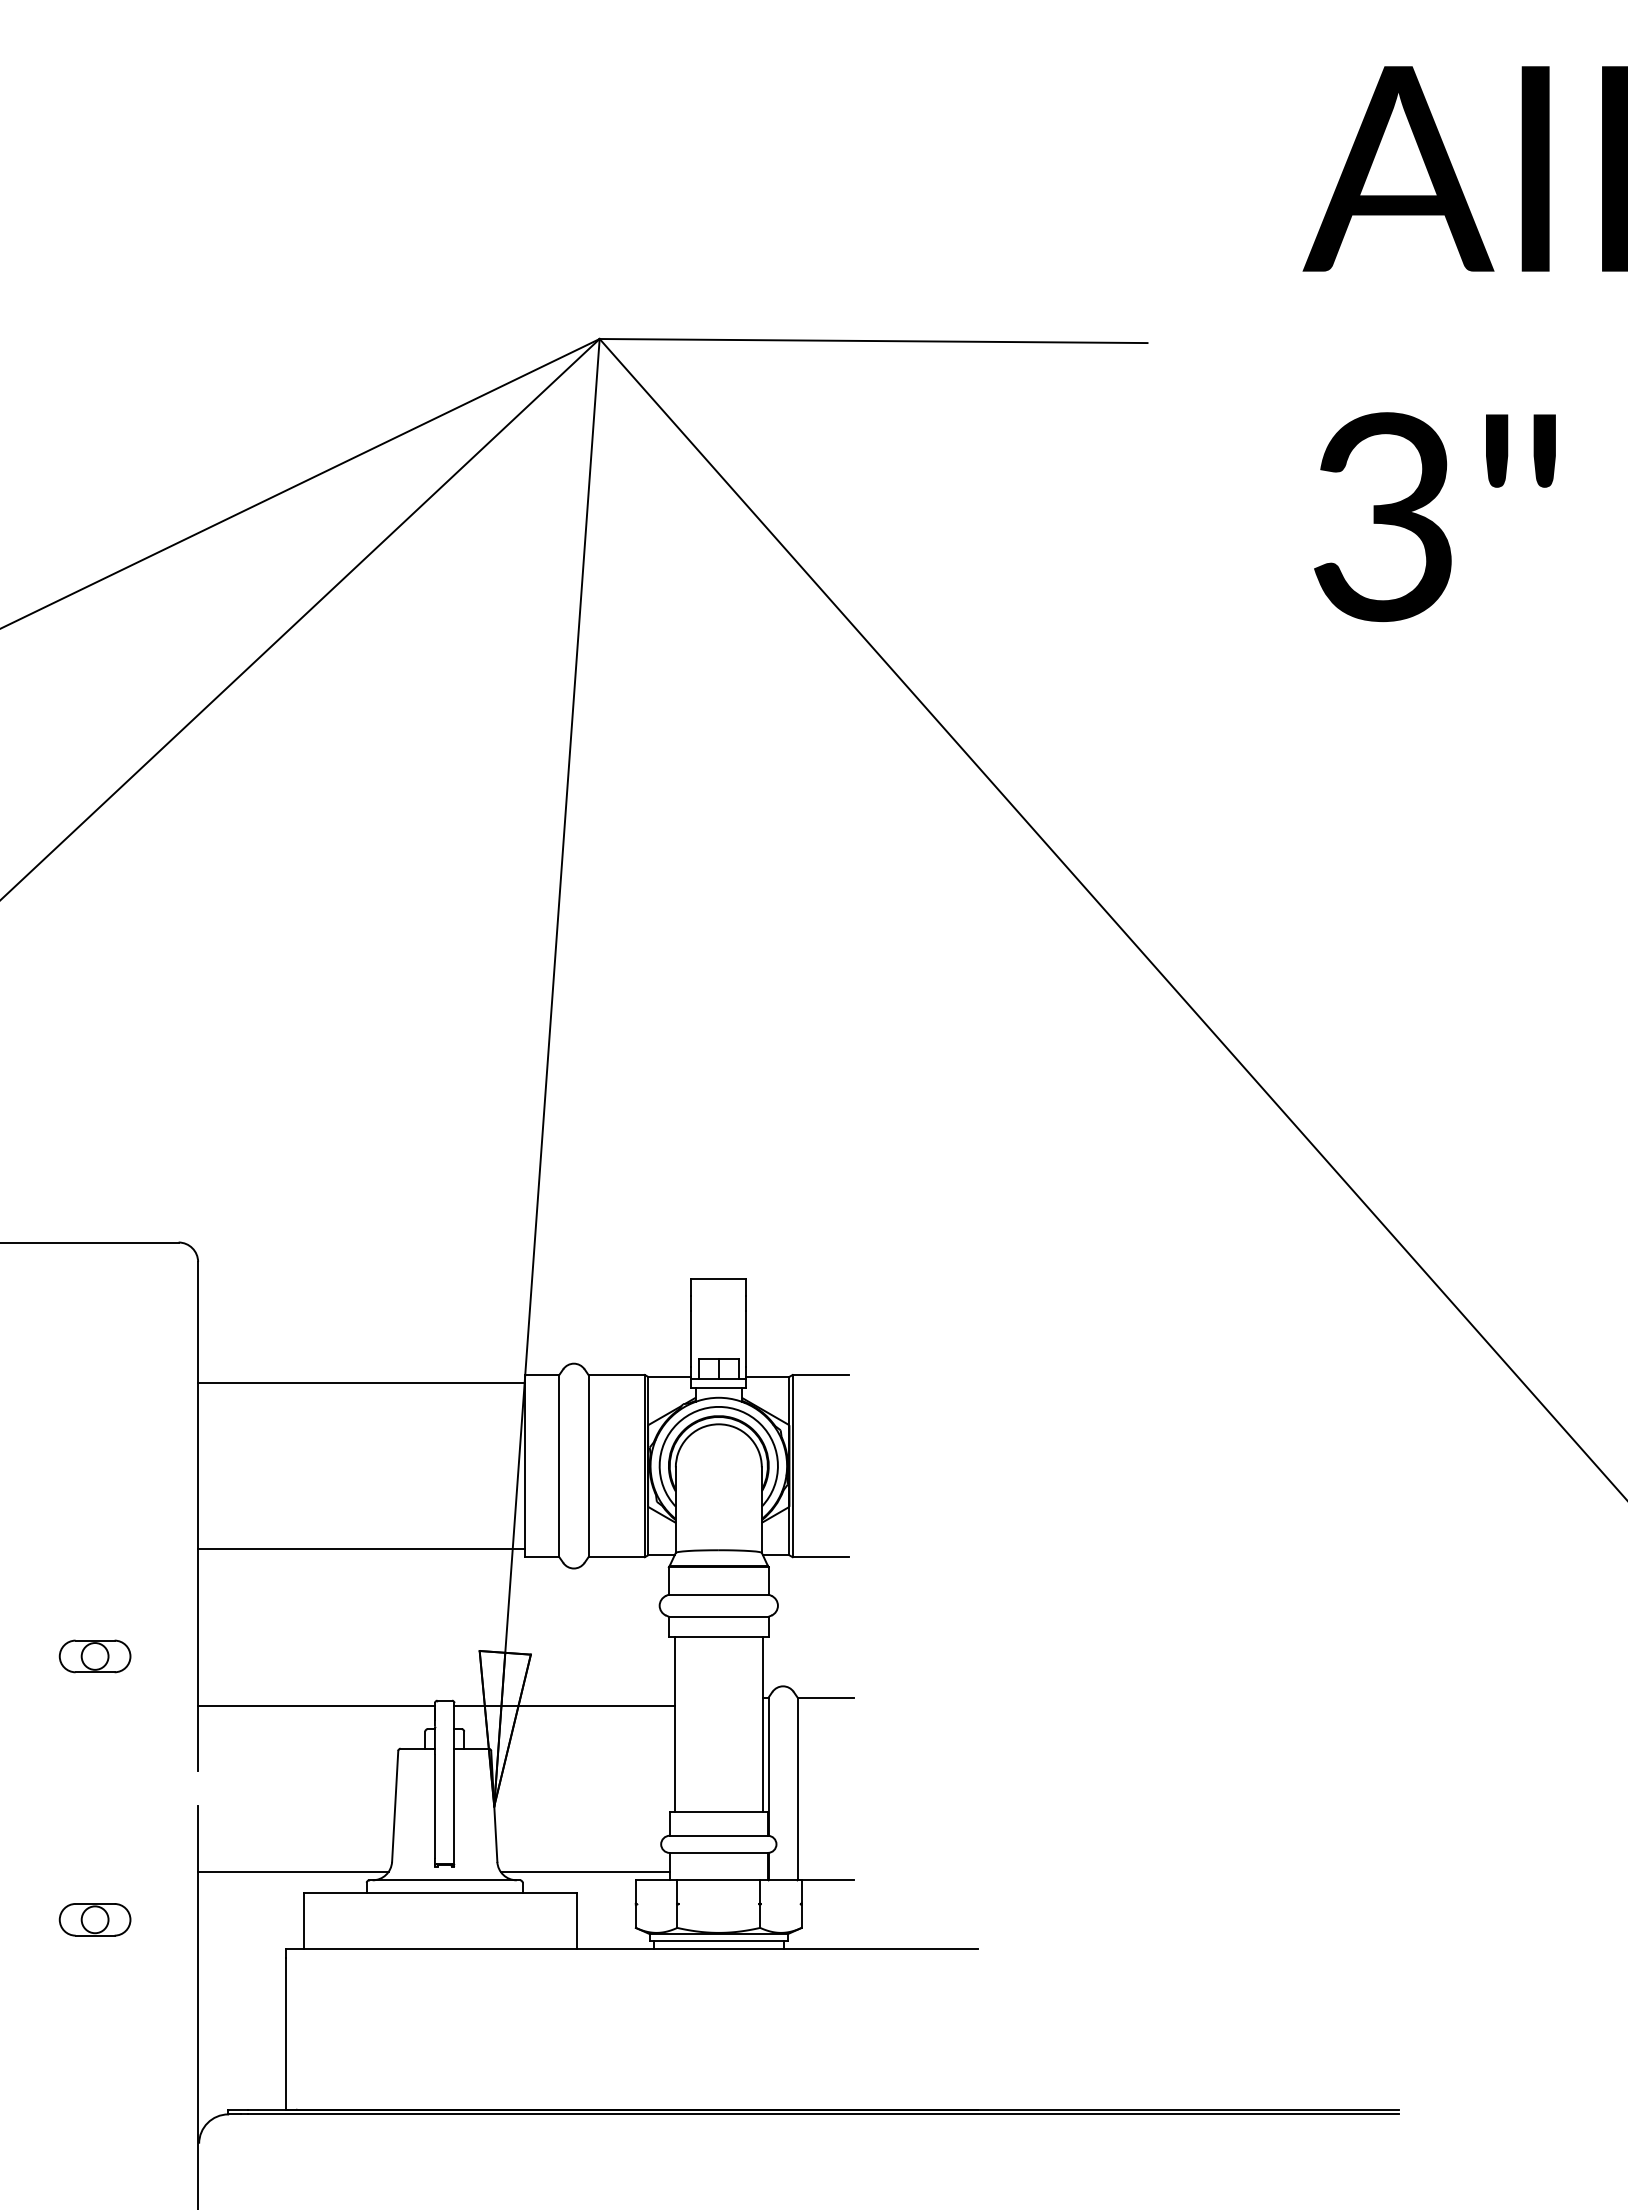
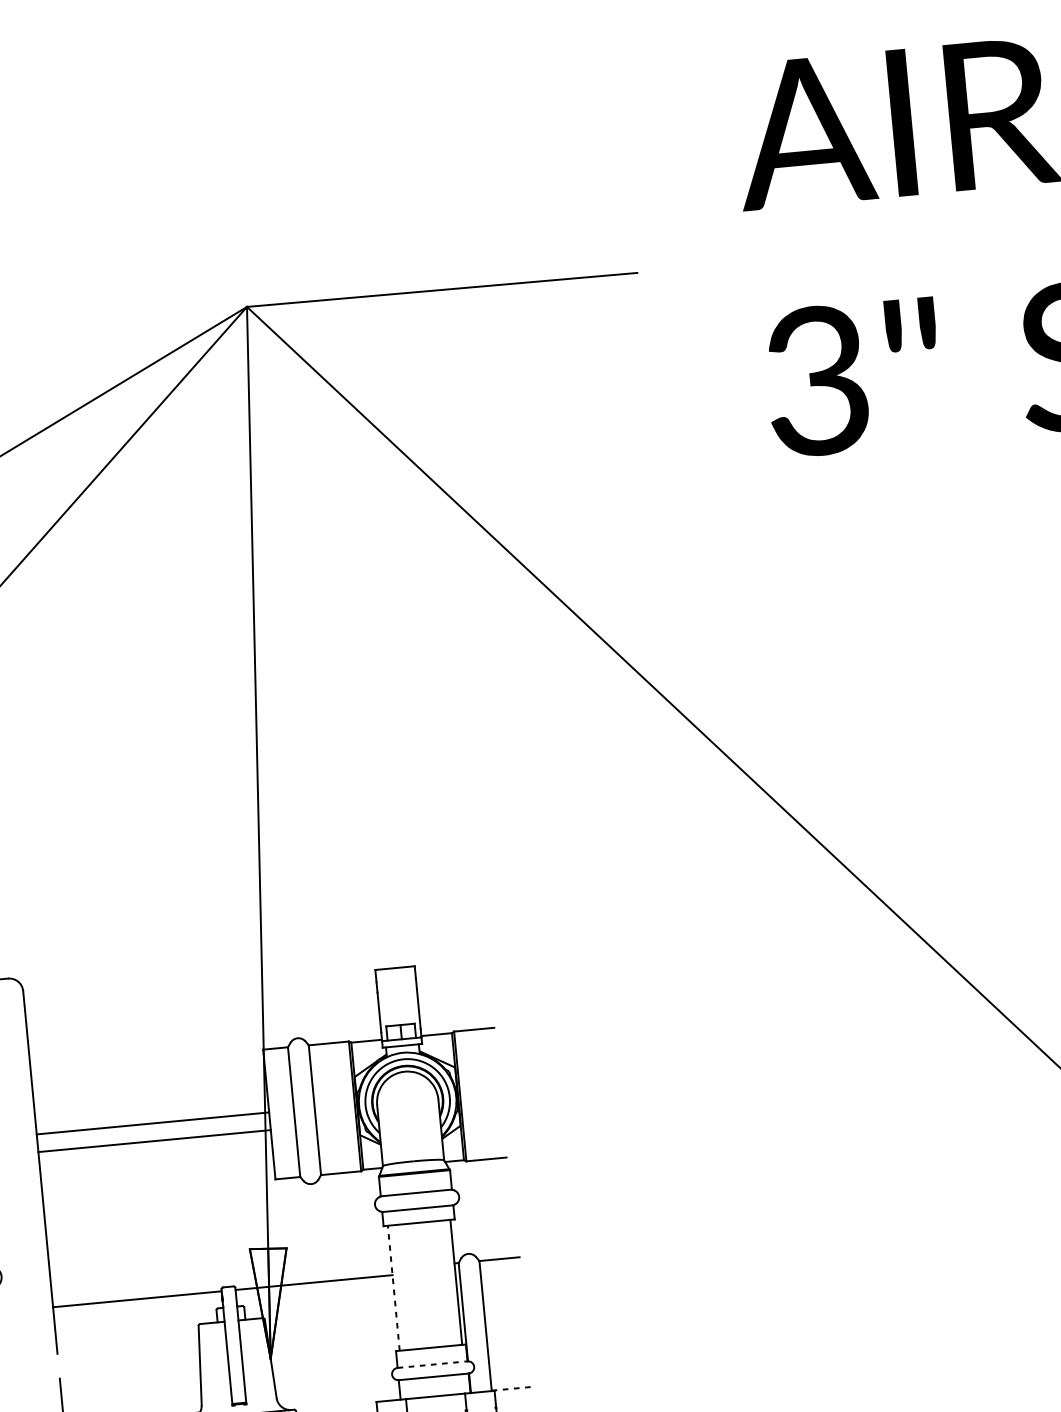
line: (361, 1383) -> (153, 1123), moved
line: (361, 1549) -> (154, 1141), moved
line: (674, 1724) -> (393, 1288), solid -> dashed
line: (719, 1835) -> (433, 1364), solid -> dashed
line: (584, 1871) -> (339, 1399), removed
line: (826, 1879) -> (512, 1388), solid -> dashed

